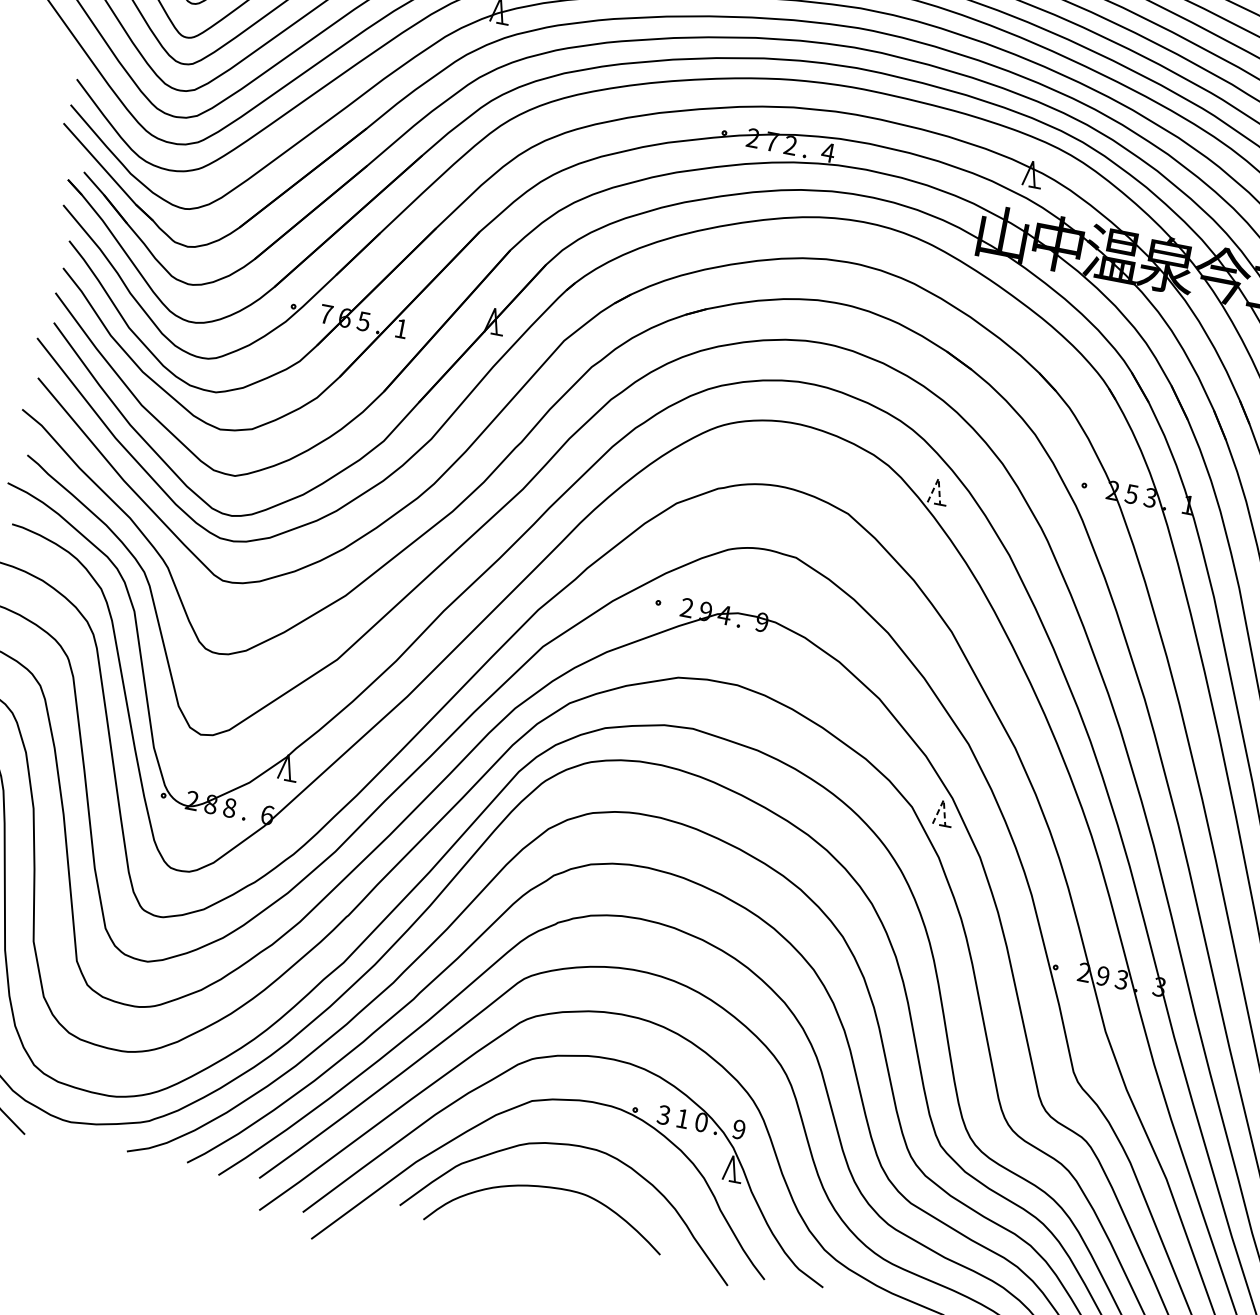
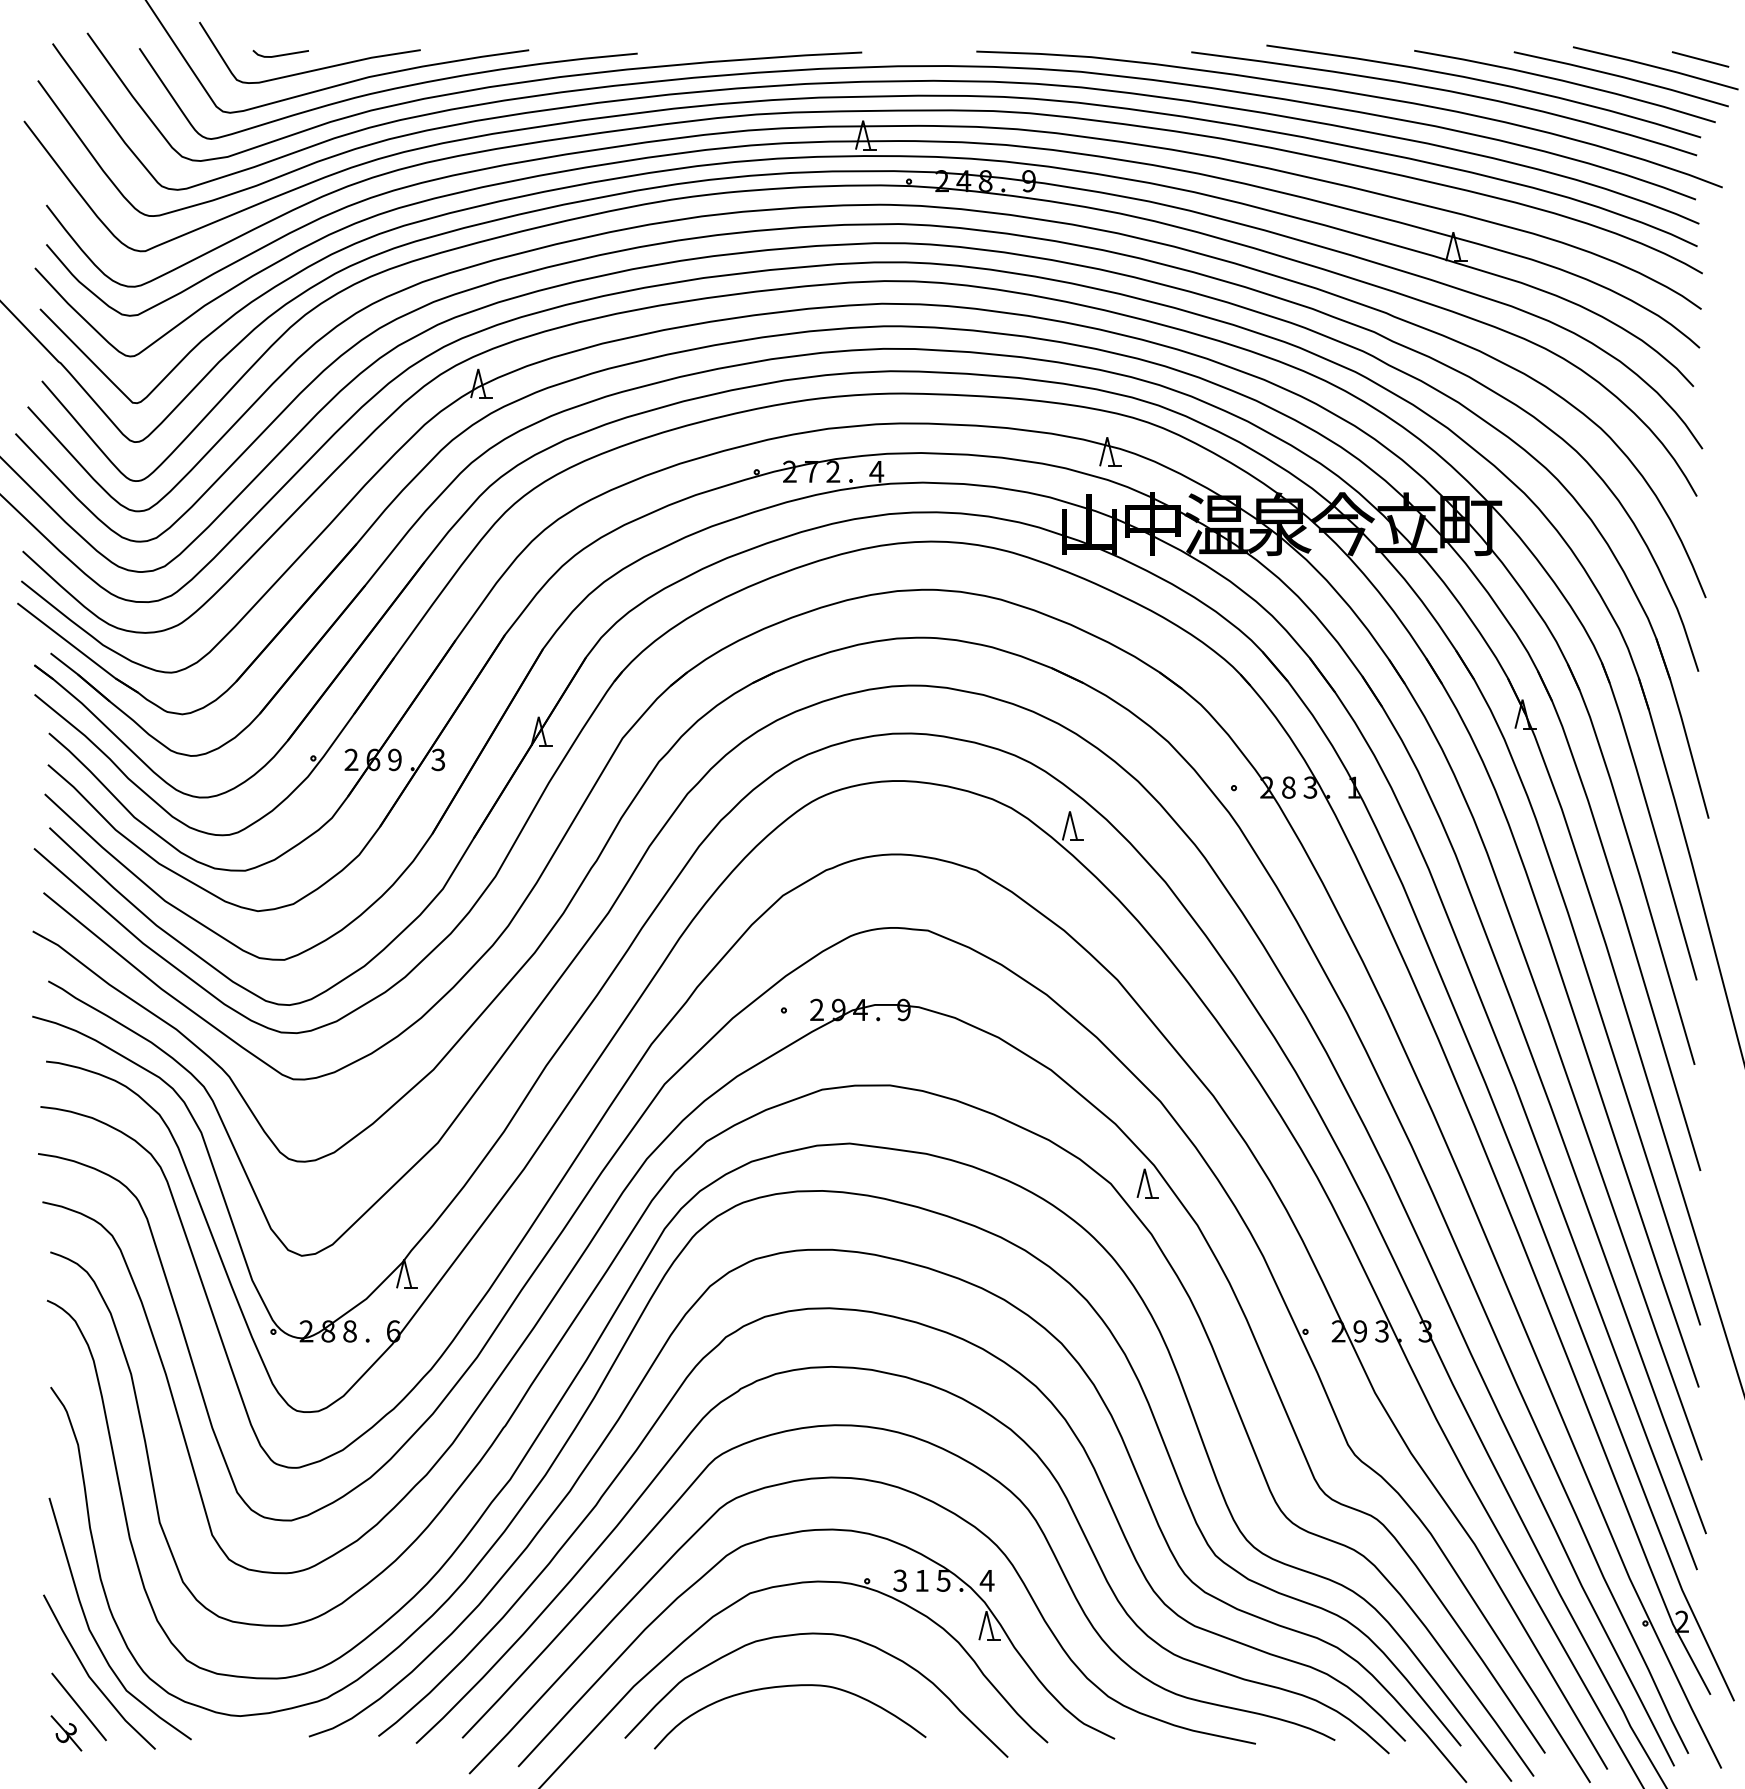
text: (326, 313) -> (351, 759), 7 -> 2
text: (363, 321) -> (394, 759), 5 -> 9
text: (400, 328) -> (437, 759), 1 -> 3
line: (938, 478) -> (1069, 811), dashed -> solid
text: (1131, 494) -> (1288, 787), 5 -> 8
line: (943, 799) -> (1144, 1168), dashed -> solid
text: (701, 1122) -> (943, 1580), 0 -> 5
text: (738, 1129) -> (986, 1580), 9 -> 4

